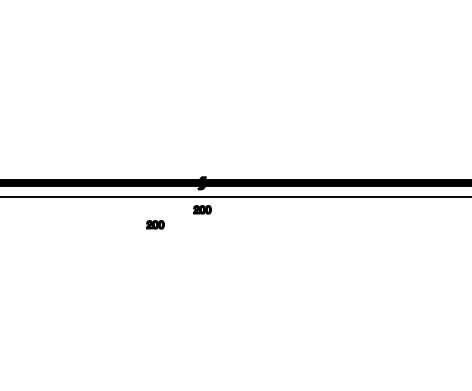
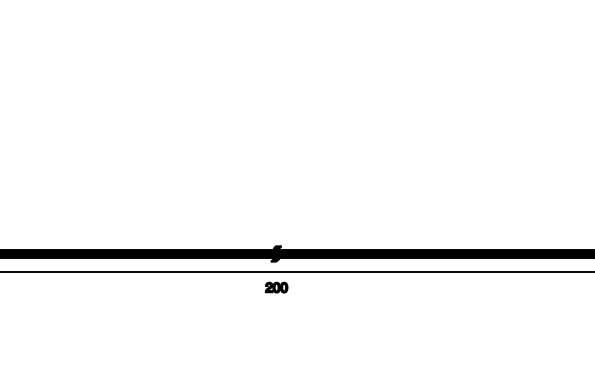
part: (155, 224) -> (217, 306), removed

